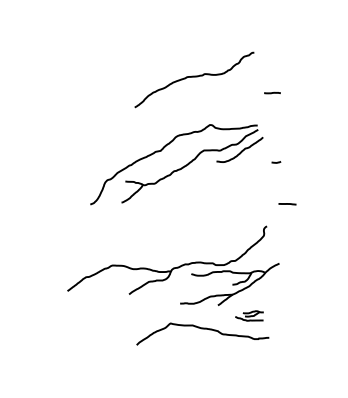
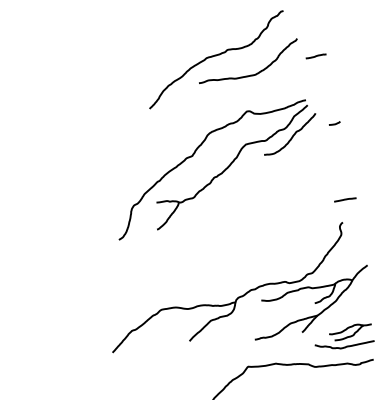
curve: (218, 96) -> (250, 74), added
curve: (276, 162) -> (335, 123), moved
line: (287, 204) -> (345, 200), moved
part: (249, 315) -> (343, 337), size x1.67

